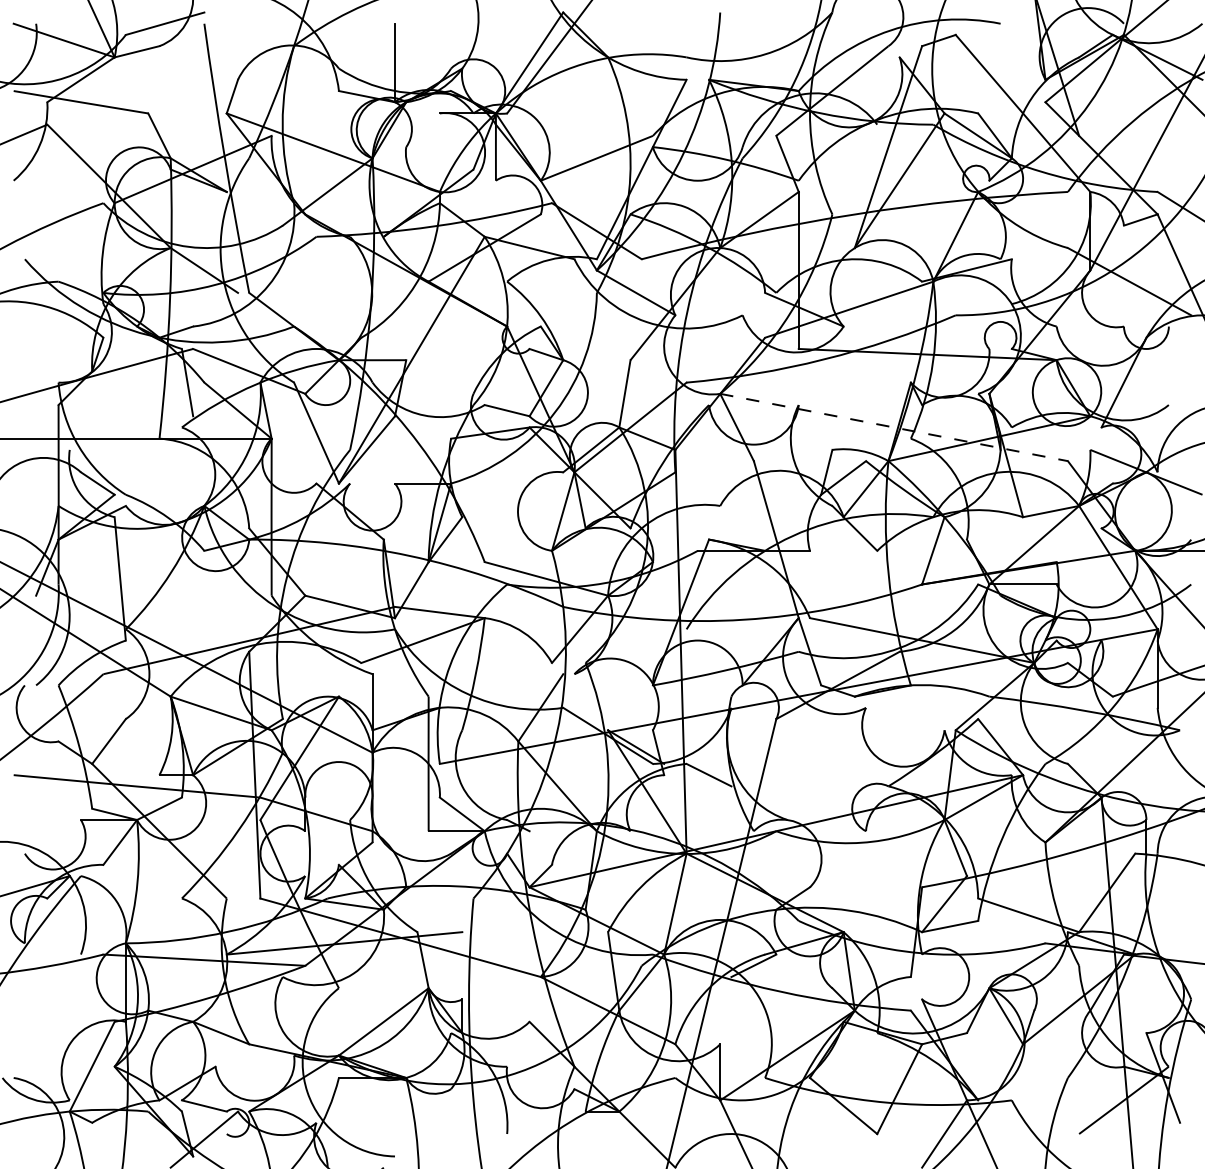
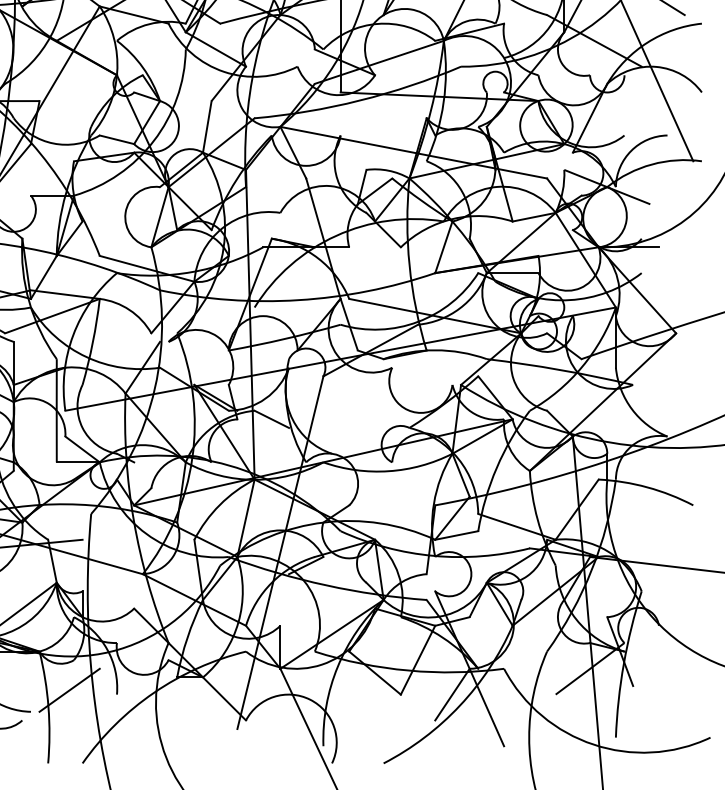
line: (894, 427) -> (414, 152), dashed -> solid
line: (445, 1128) -> (69, 690), added

